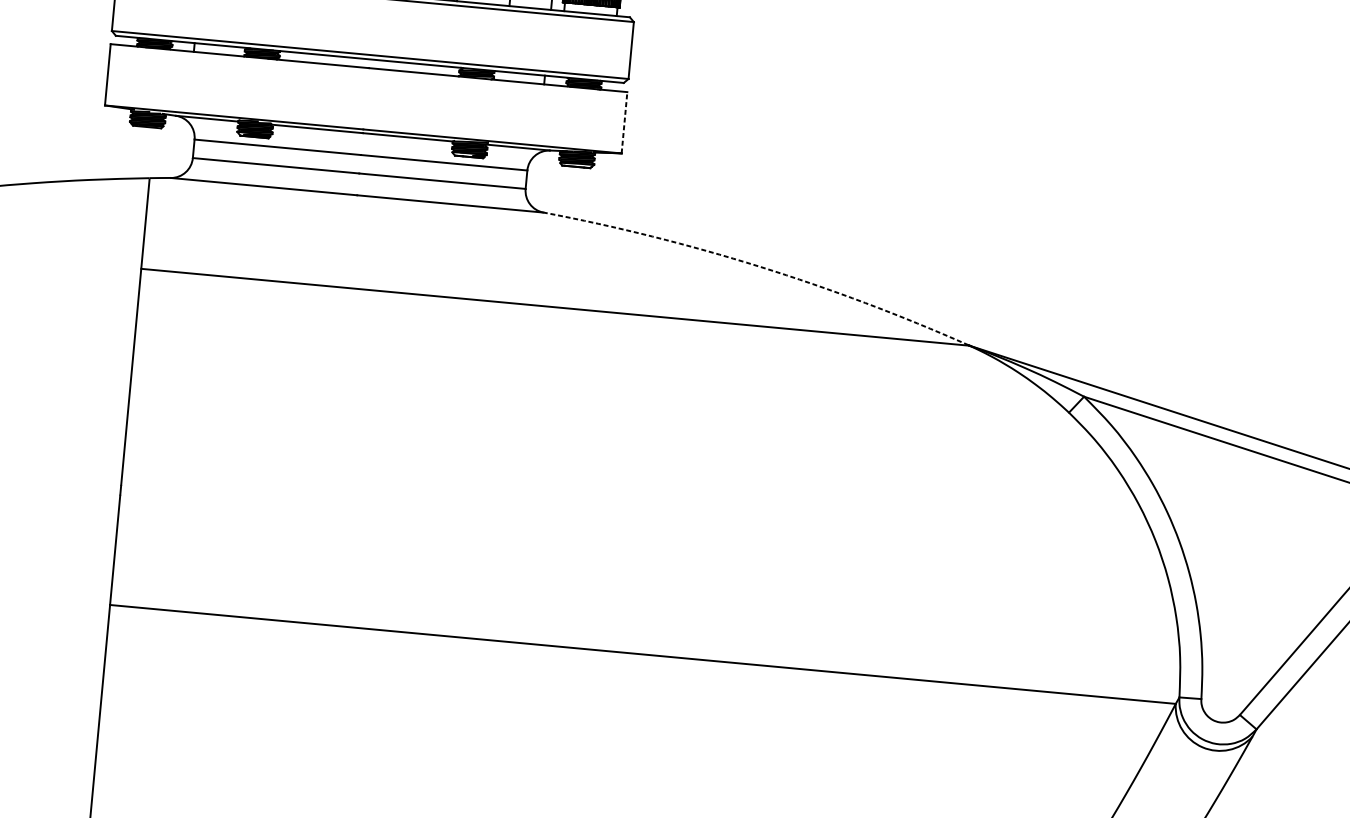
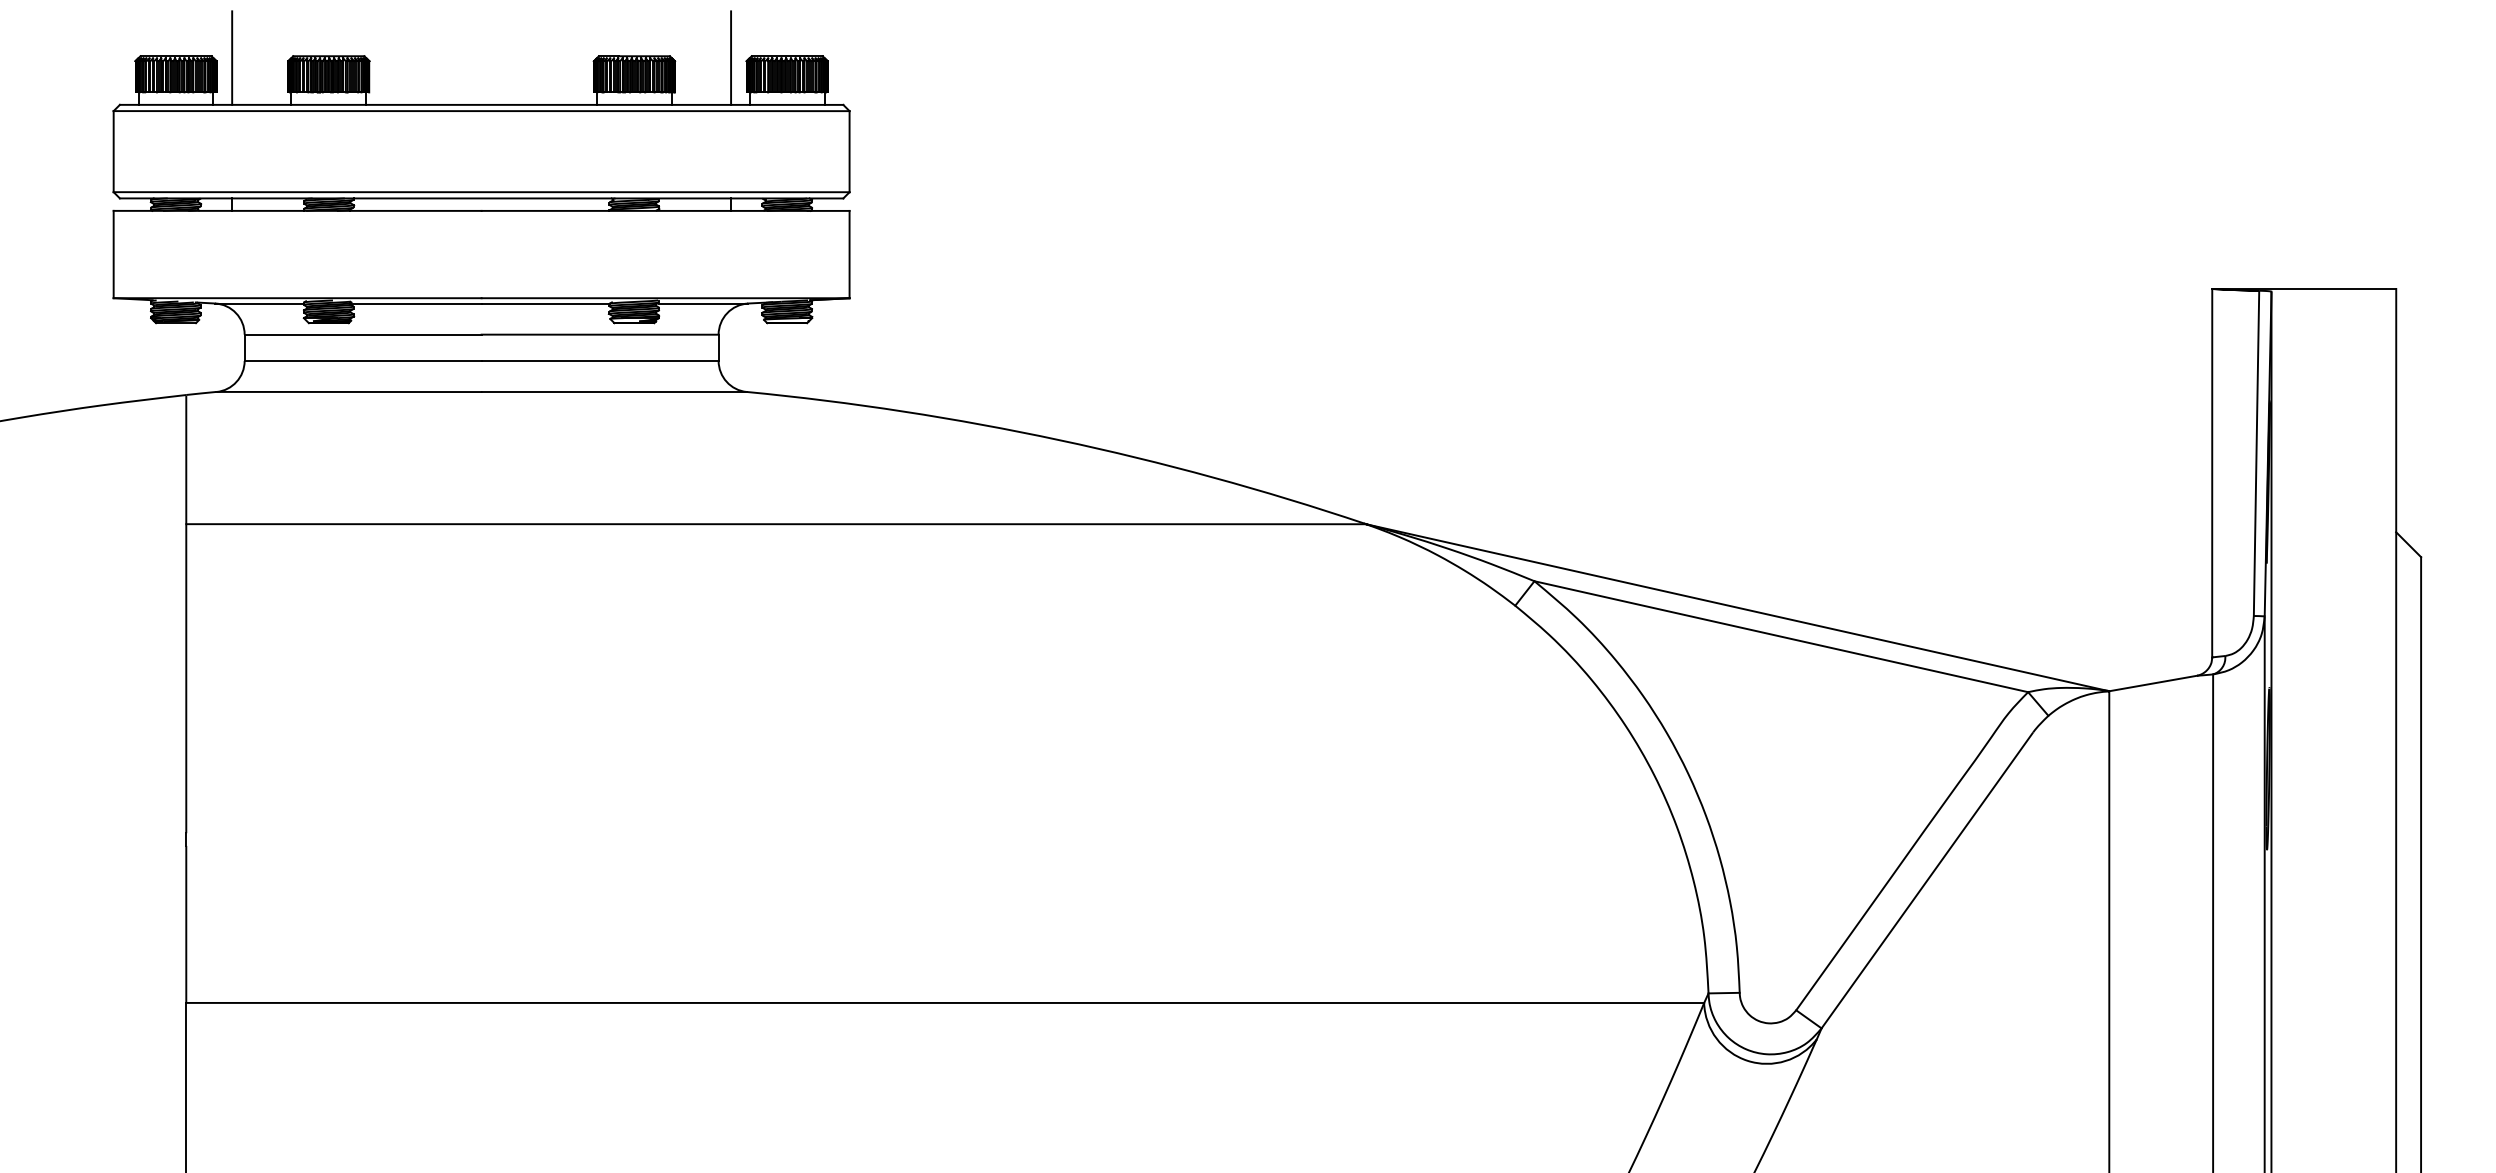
line: (624, 122) -> (849, 254), dashed -> solid
arc: (759, 266) -> (1059, 440), dashed -> solid

